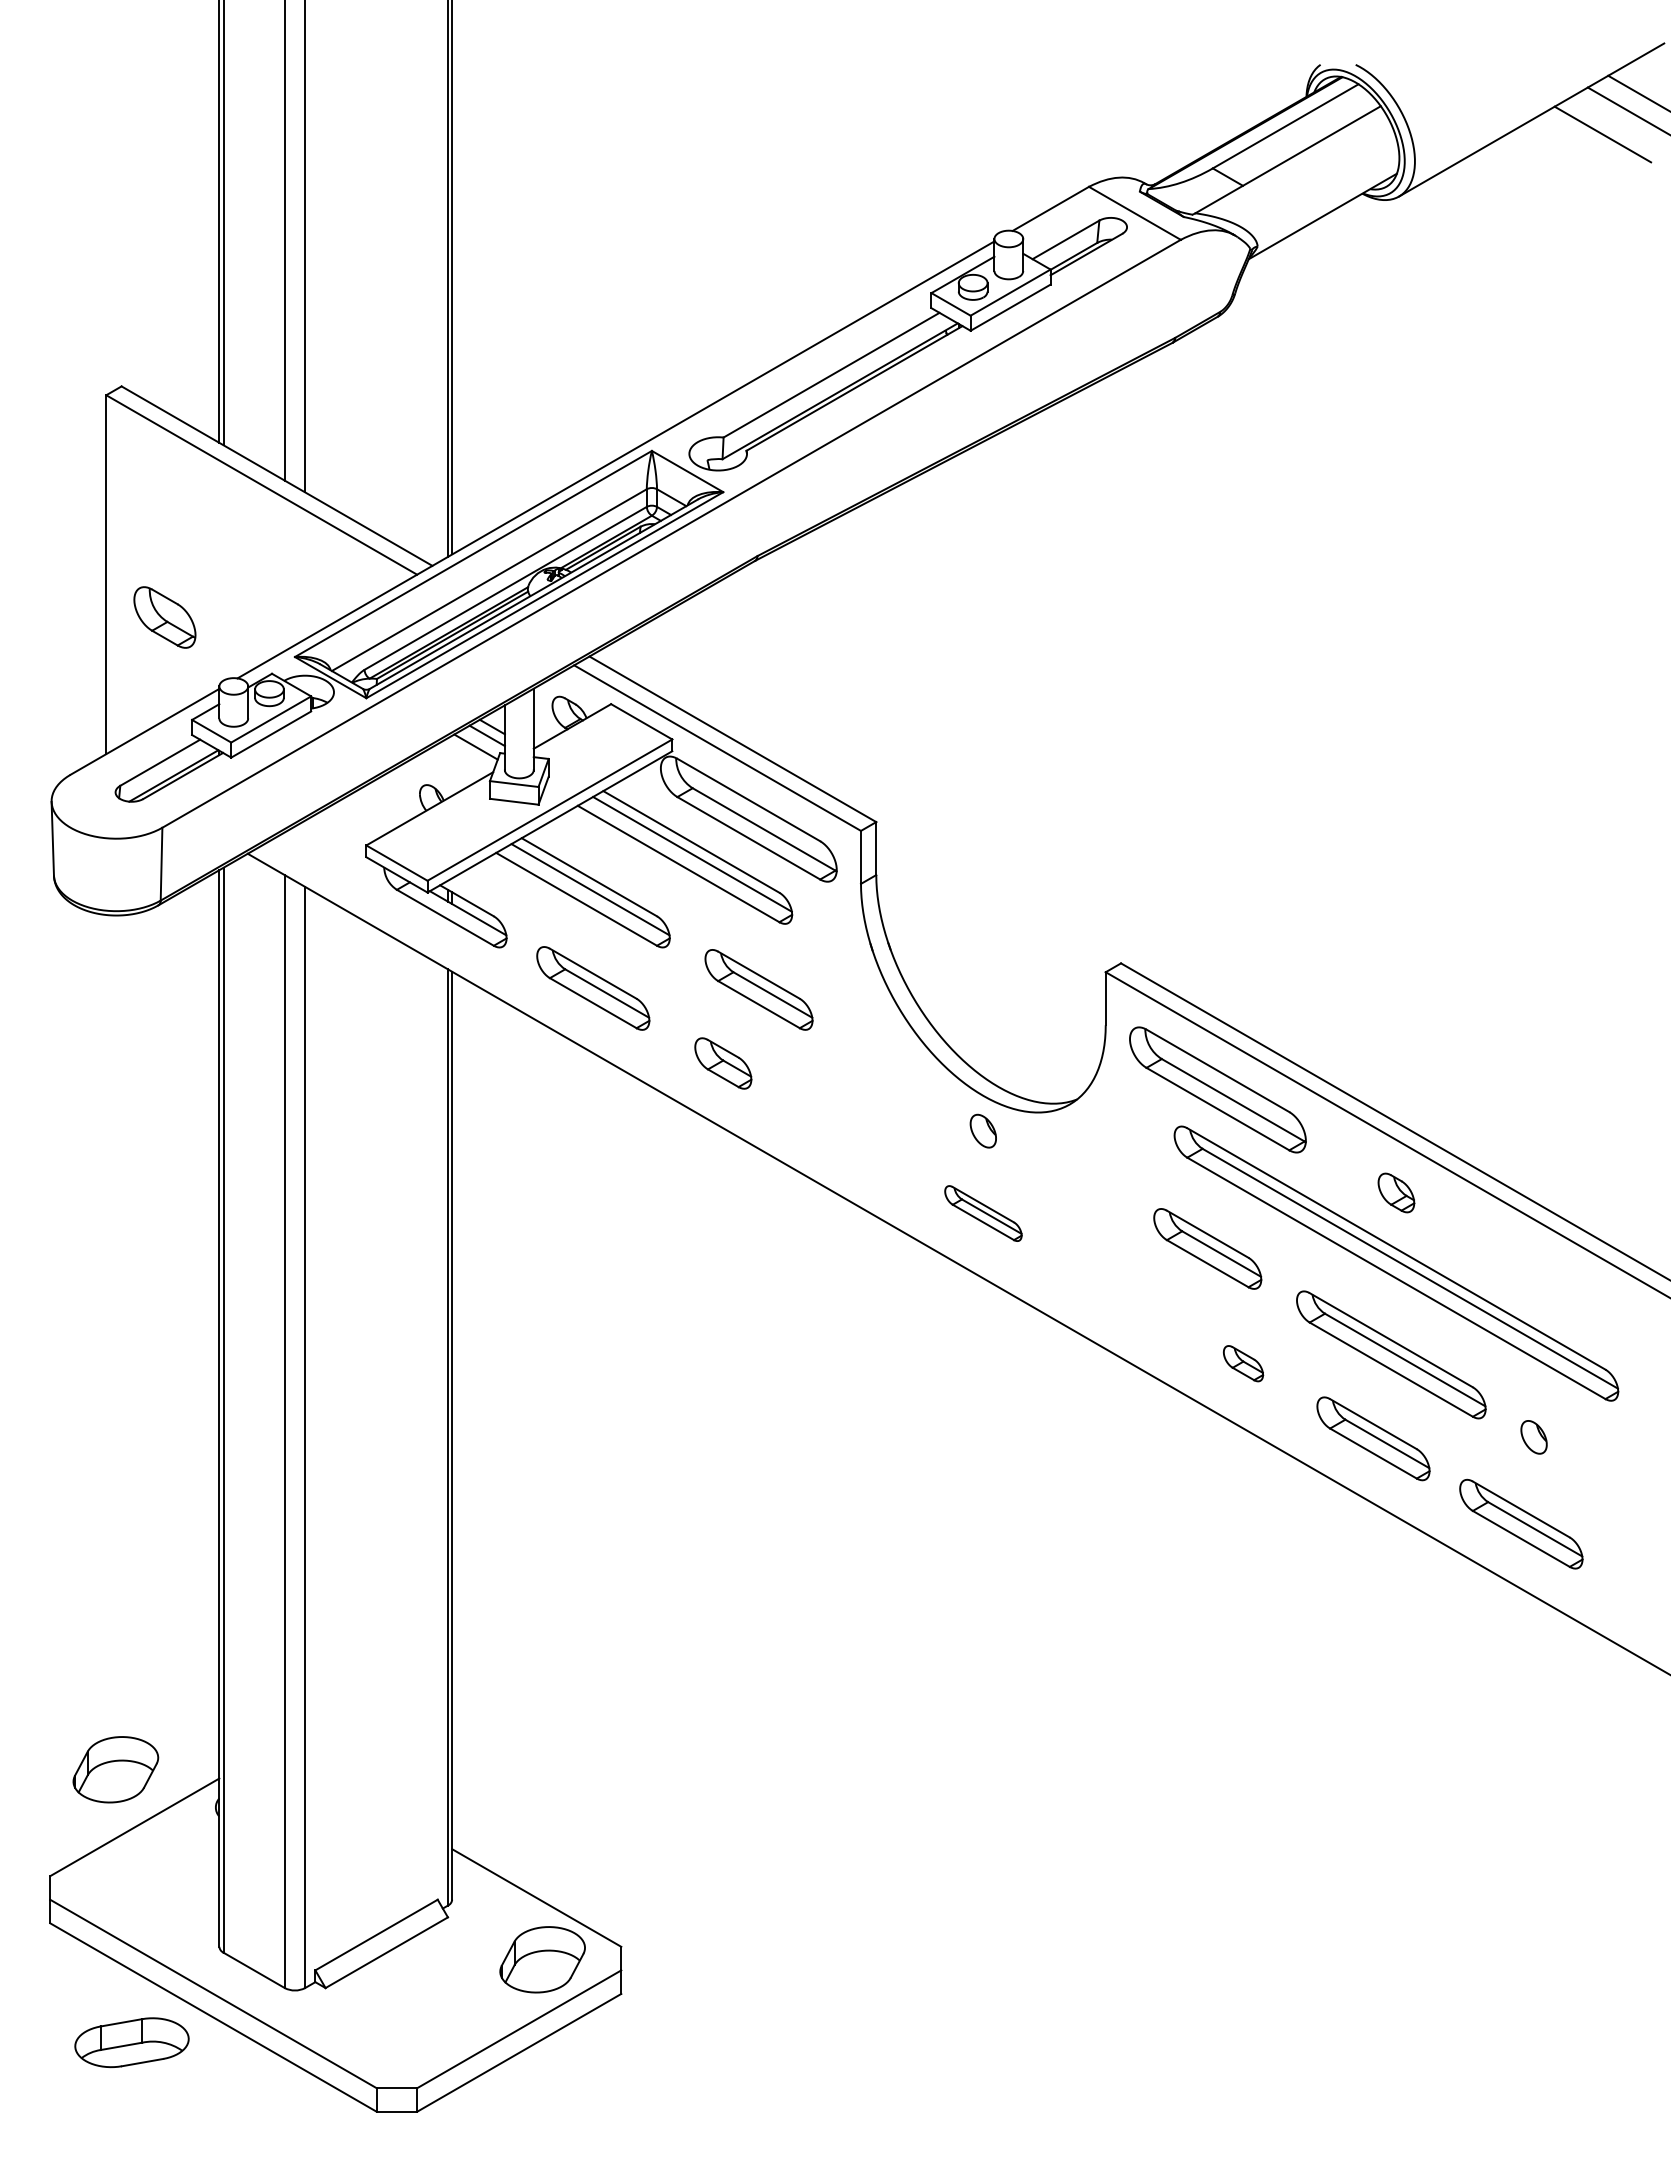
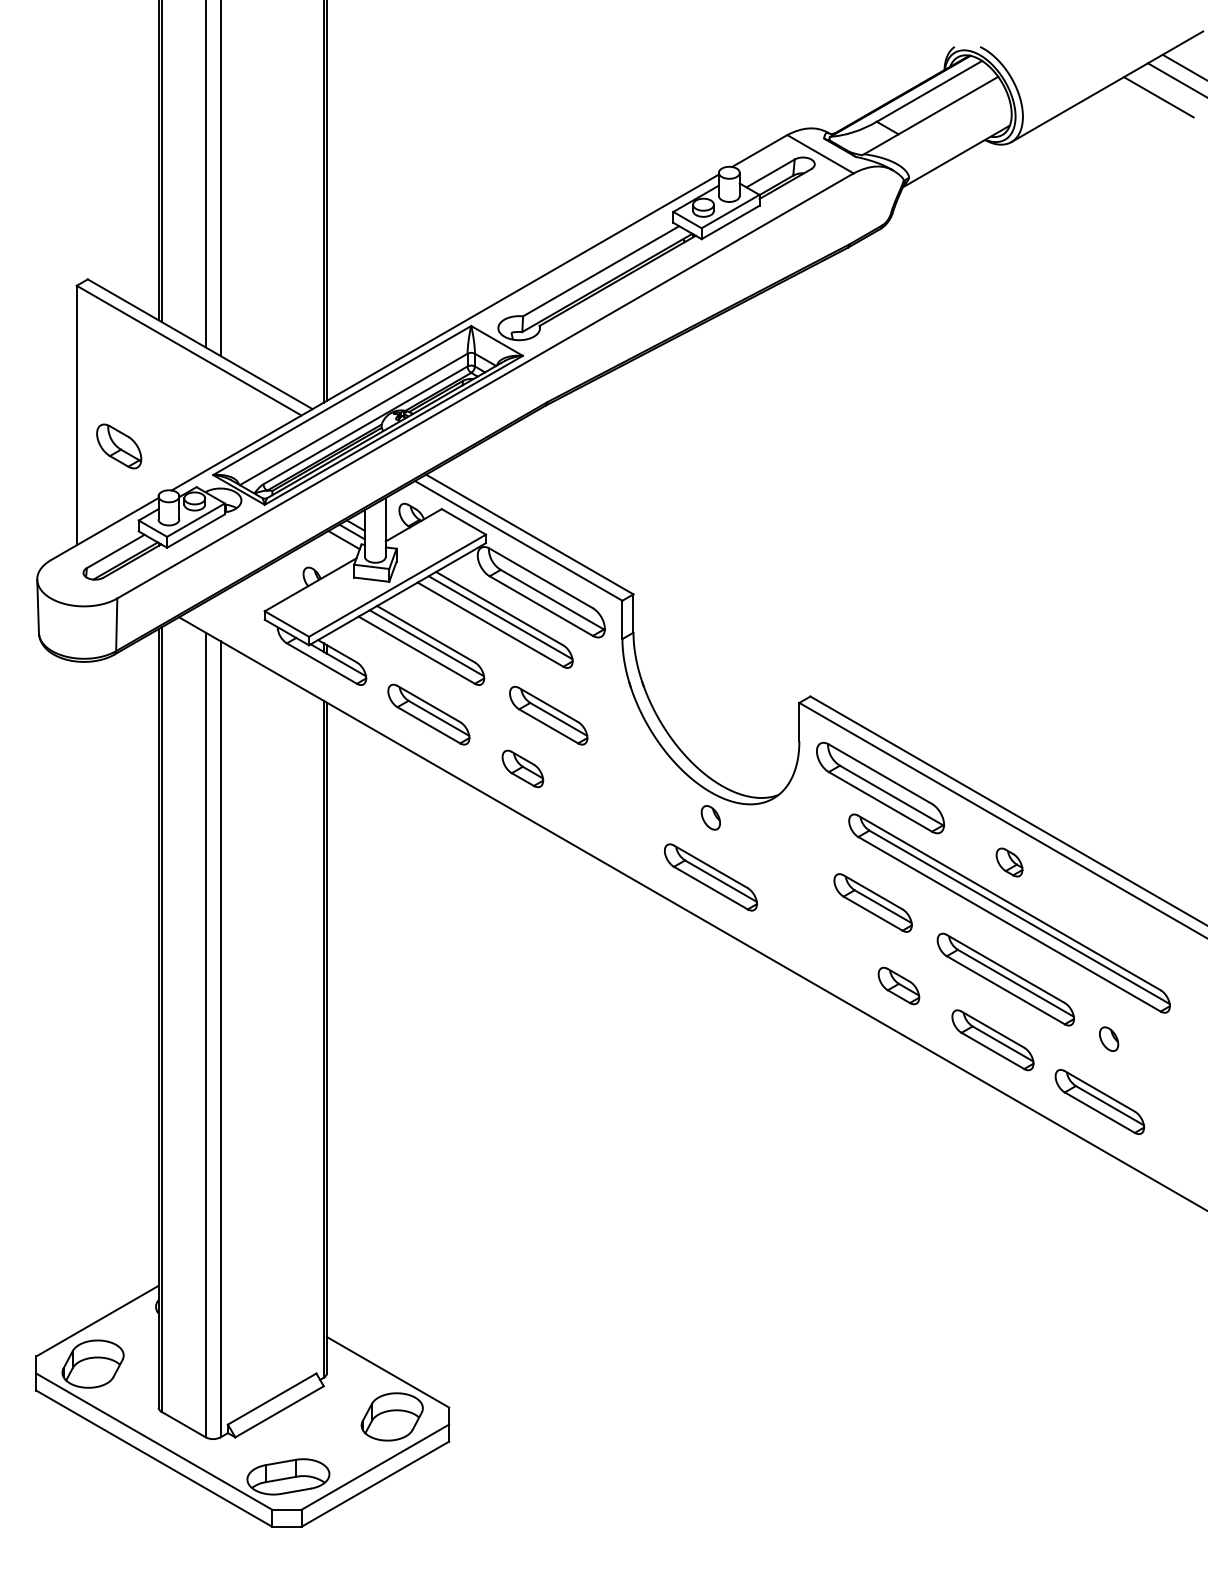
part: (983, 1213) -> (711, 877), size x1.67
part: (1243, 1363) -> (898, 985), size x1.43
part: (115, 1769) -> (92, 1363), moved
part: (131, 2042) -> (288, 1476), moved

